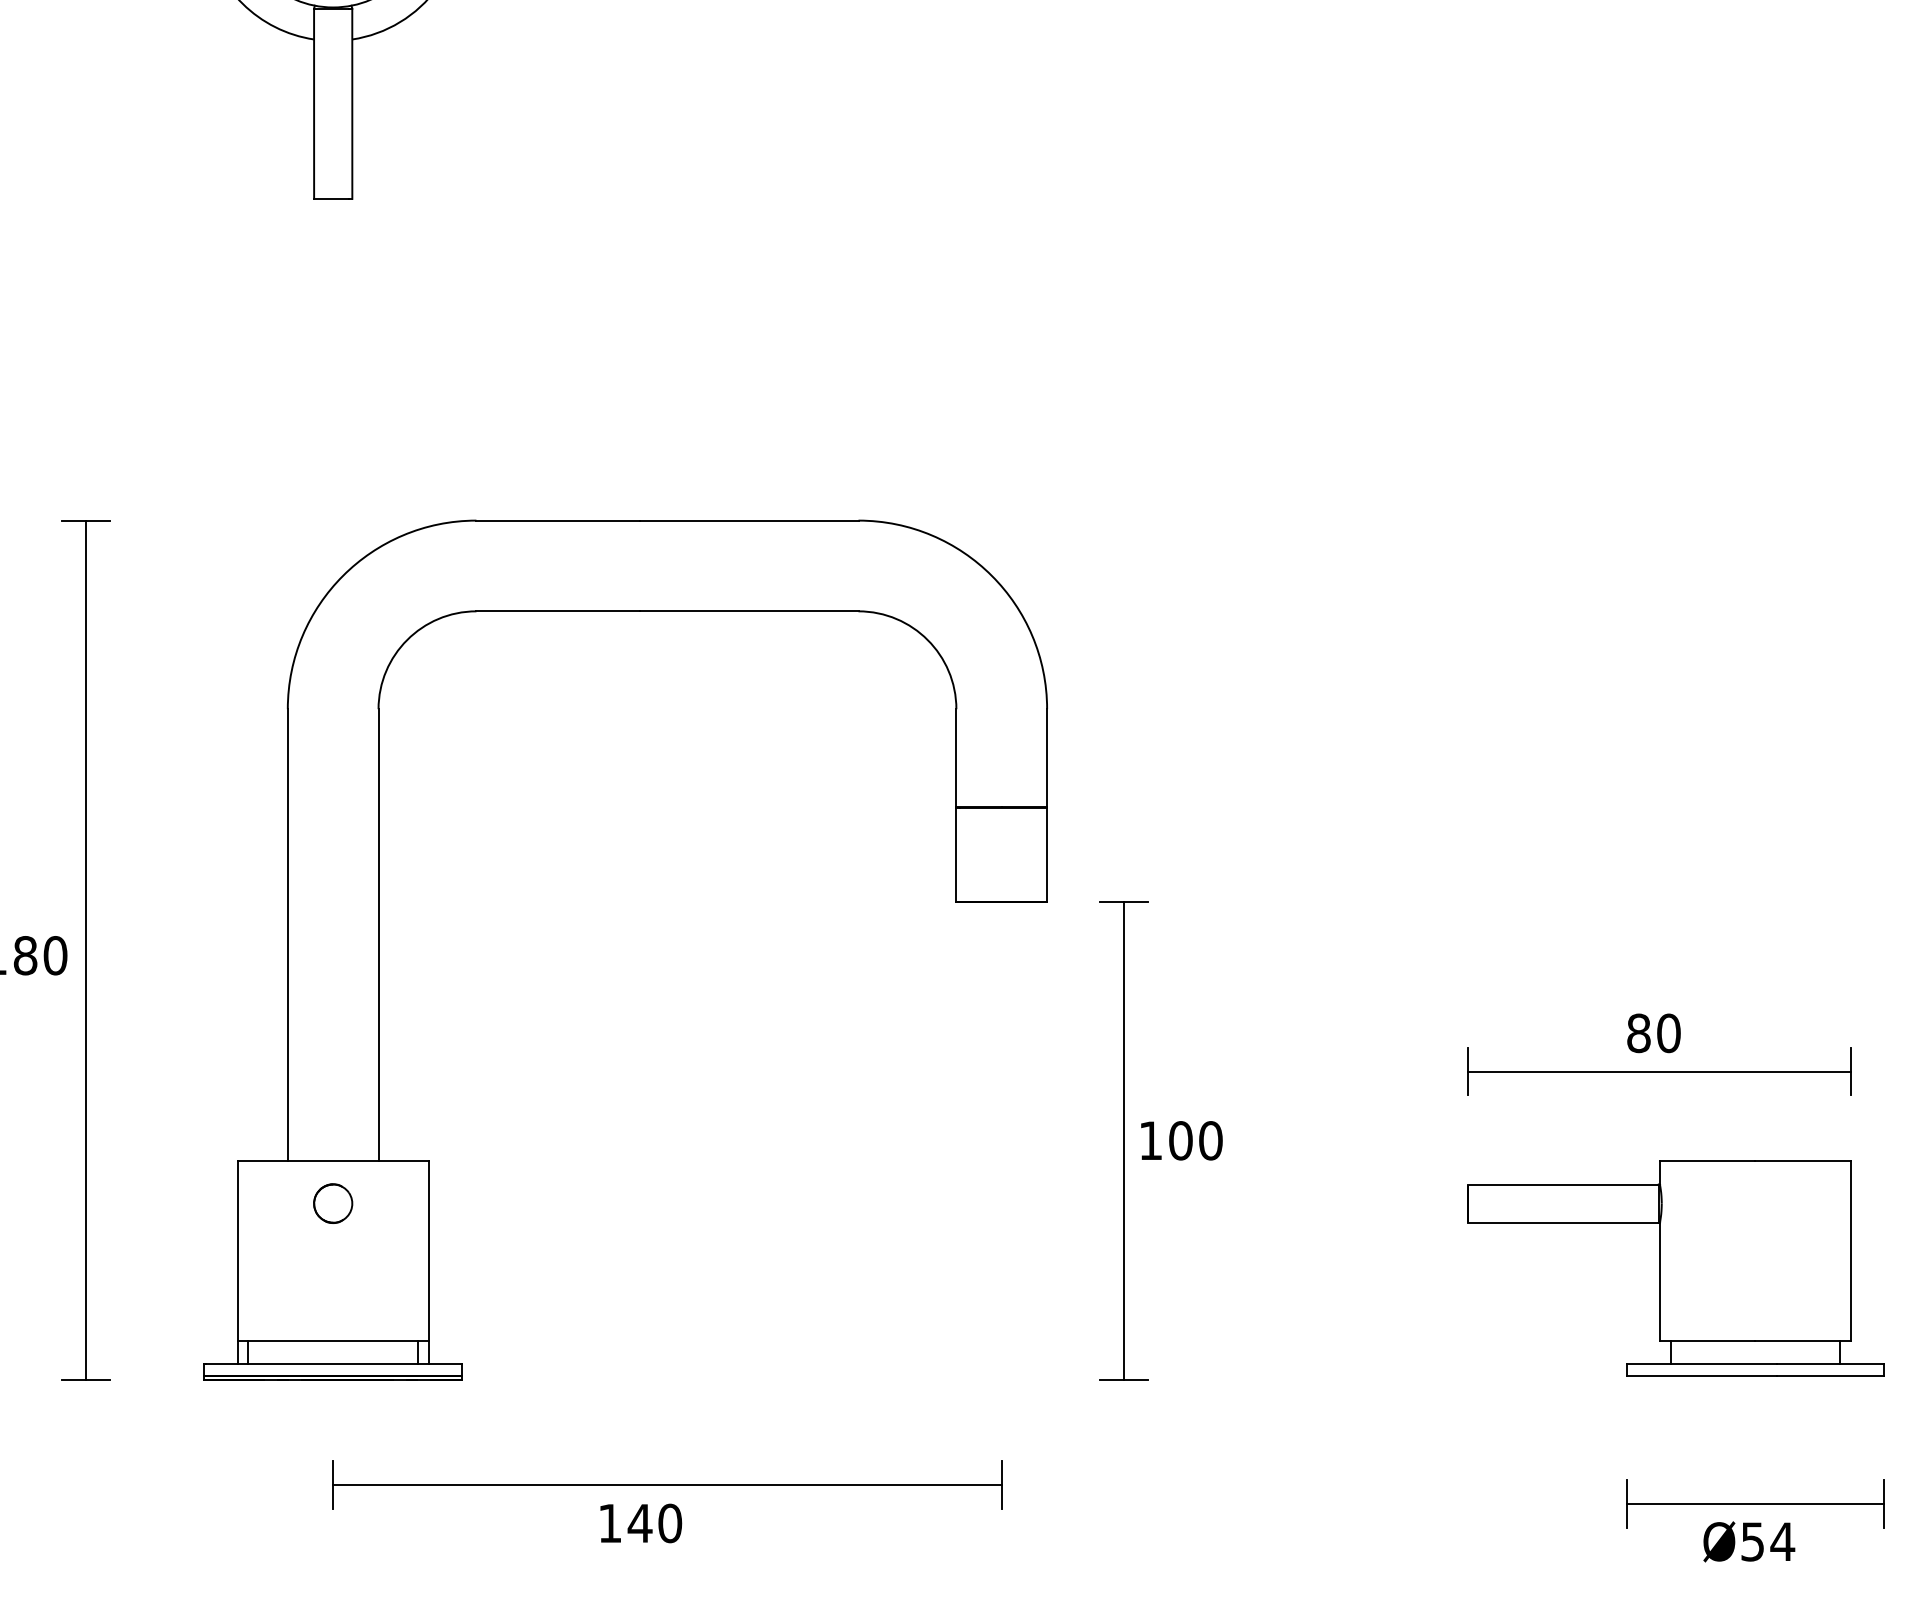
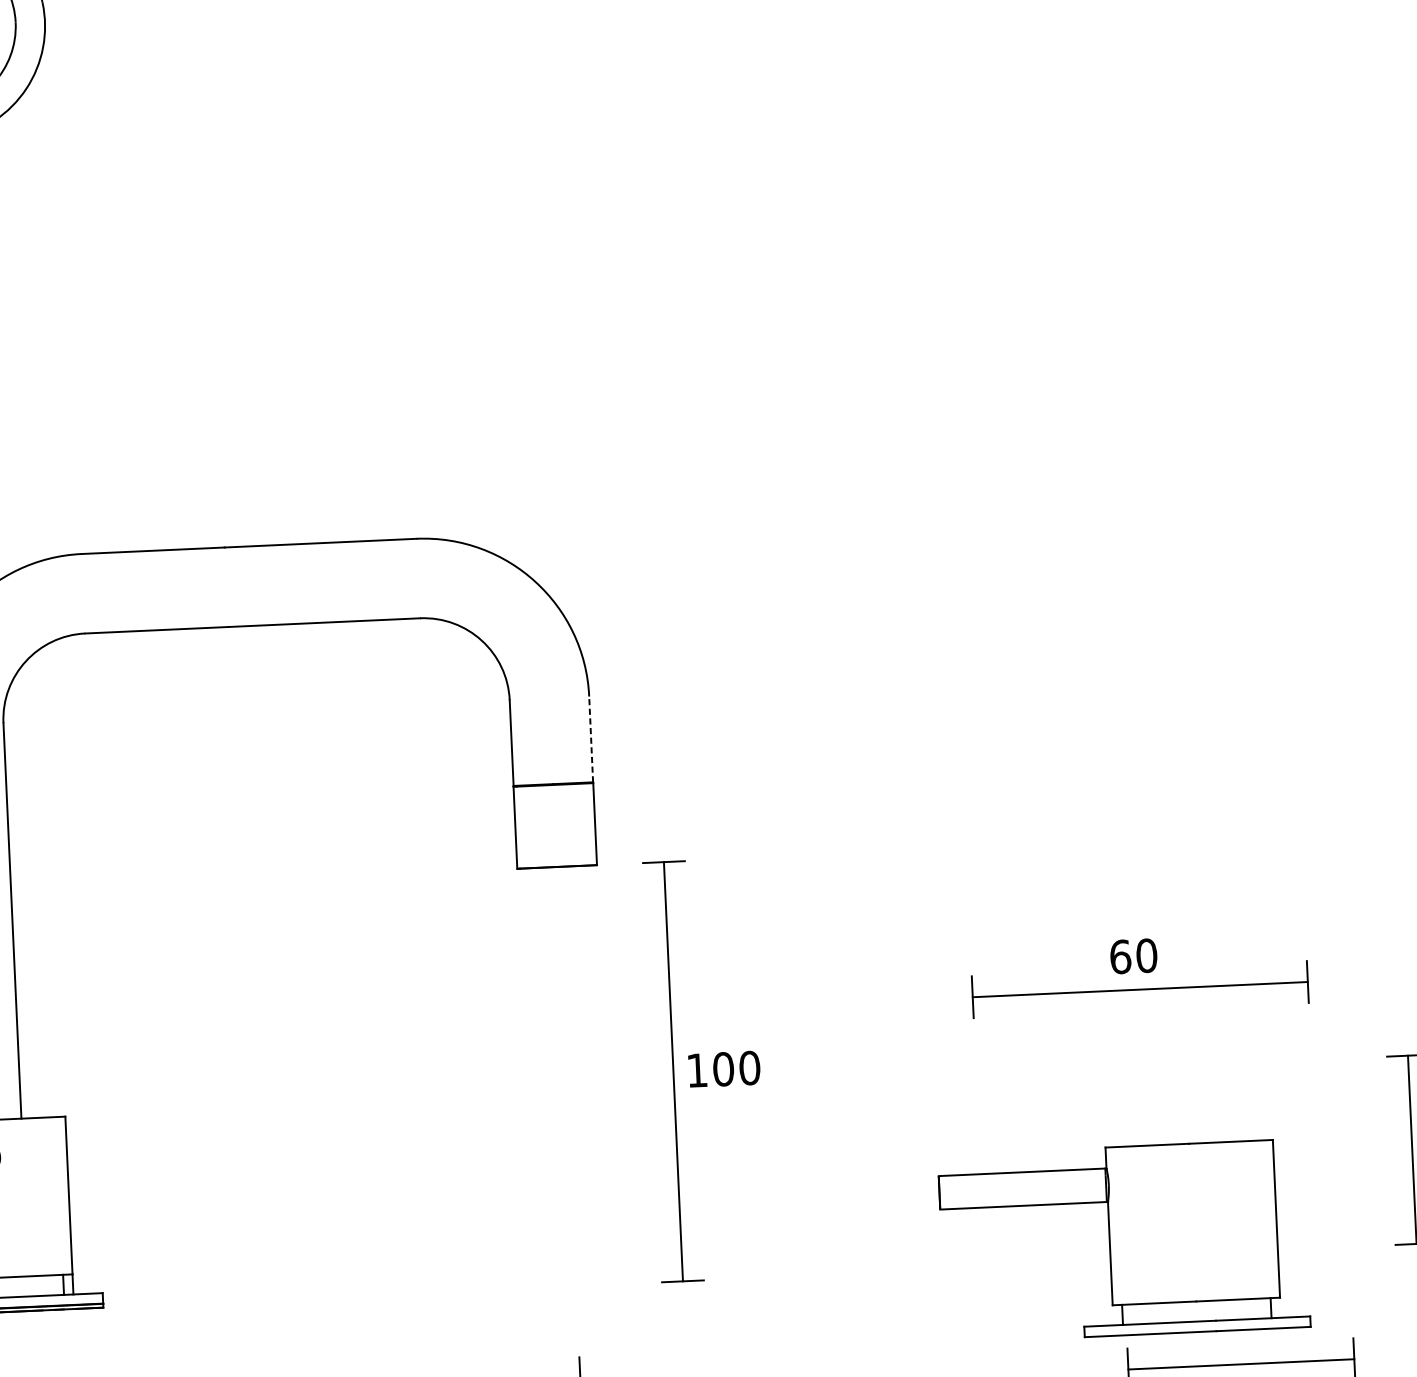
line: (1047, 758) -> (591, 739), solid -> dashed
text: (1638, 1032) -> (1120, 956), 80 -> 60
part: (1675, 1268) -> (1123, 1241), moved

